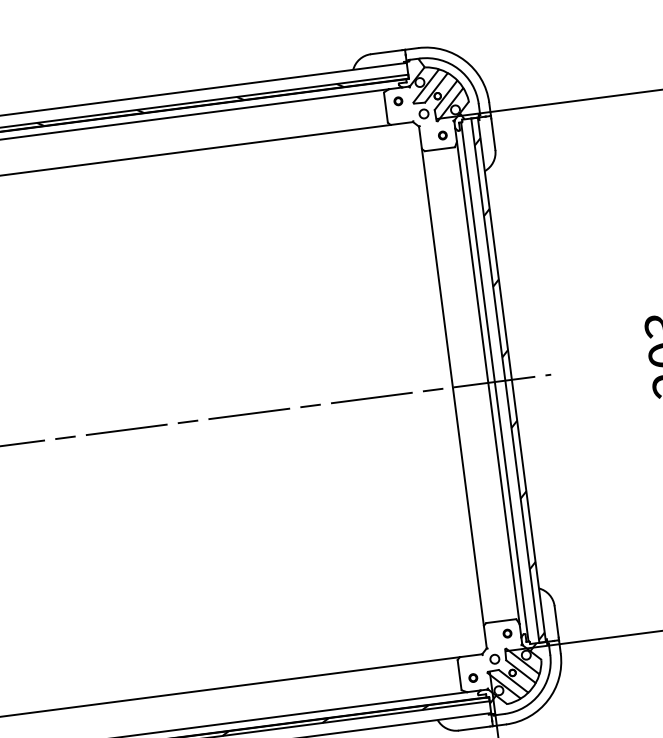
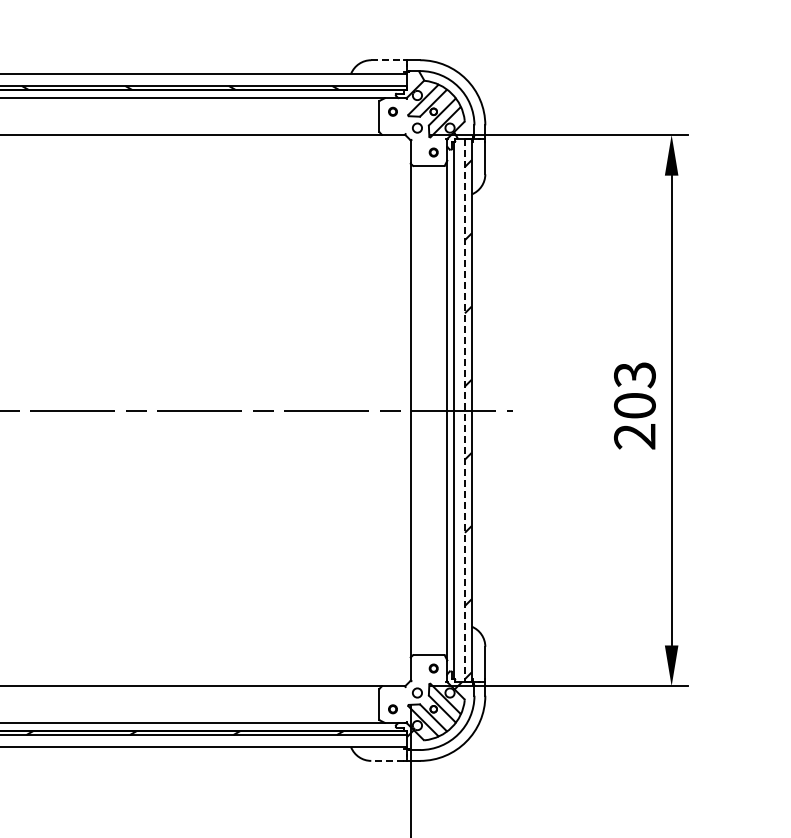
line: (387, 52) -> (388, 60), solid -> dashed
line: (504, 380) -> (464, 410), solid -> dashed
line: (474, 728) -> (387, 760), solid -> dashed

